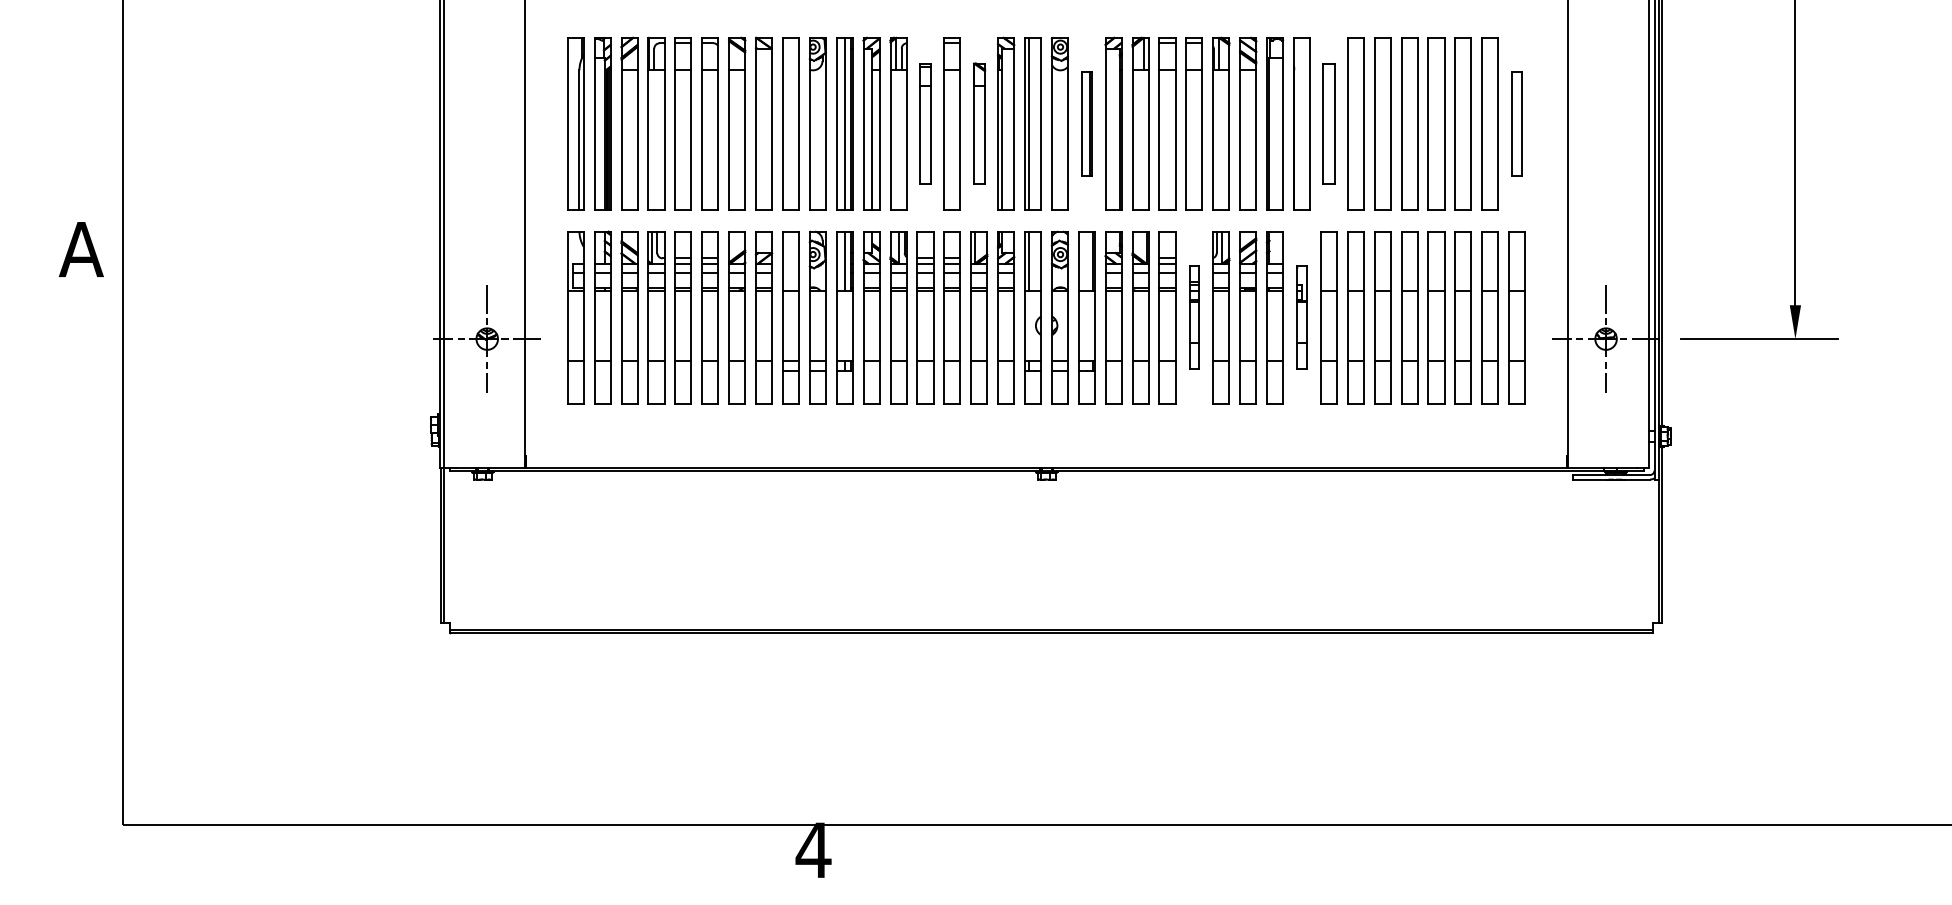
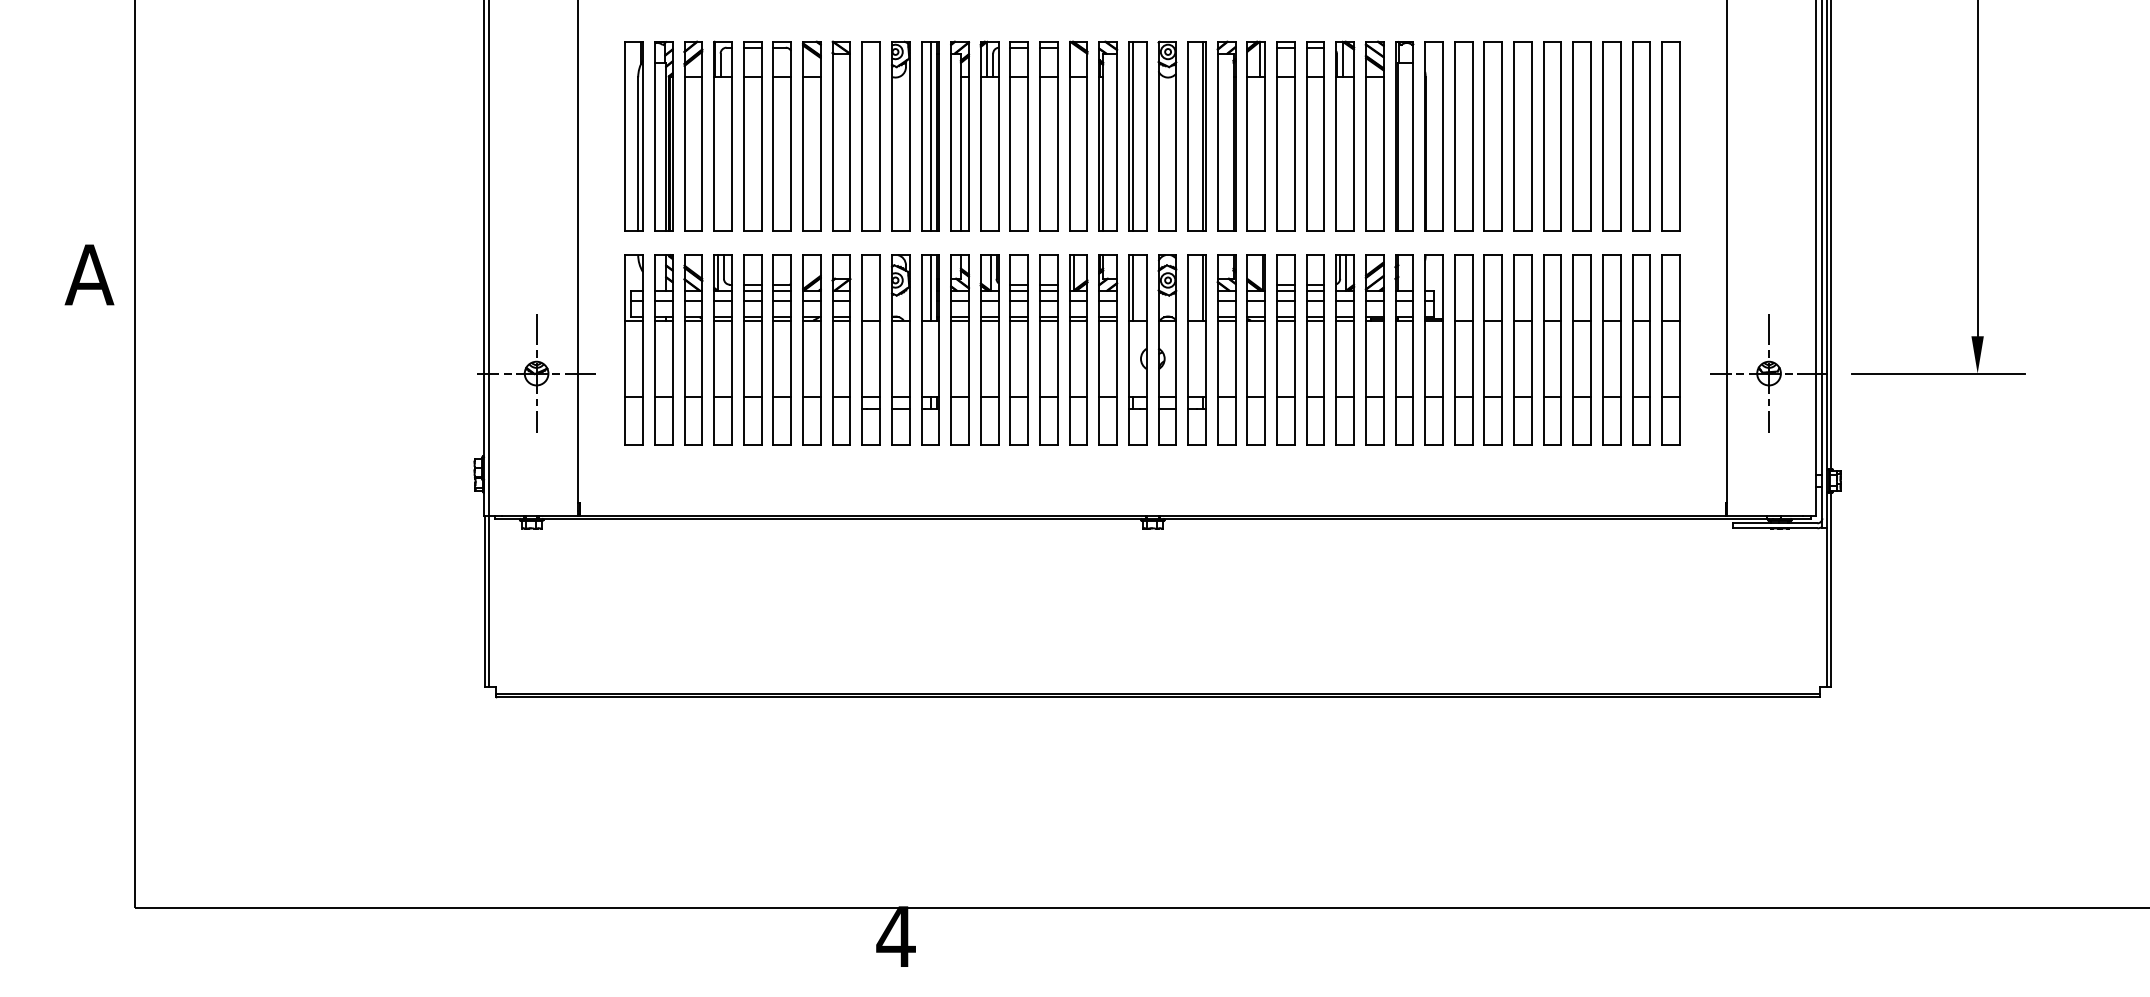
part: (979, 122) -> (1078, 135), size x1.43
part: (924, 123) -> (1018, 136), size x1.43
part: (1086, 123) -> (1196, 136), size x1.67
part: (1328, 123) -> (1463, 136), size x1.43
part: (1516, 123) -> (1670, 136), size x1.67
part: (1194, 317) -> (1315, 349), size x1.67
part: (1301, 317) -> (1433, 349), size x1.67

